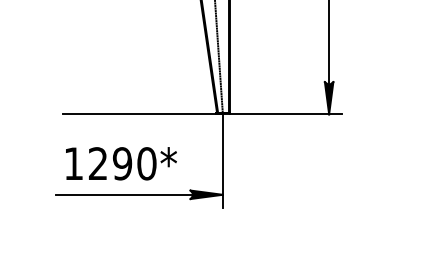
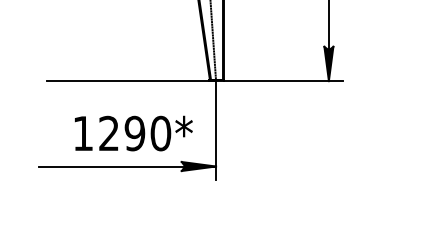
text: (121, 163) -> (133, 133), moved

